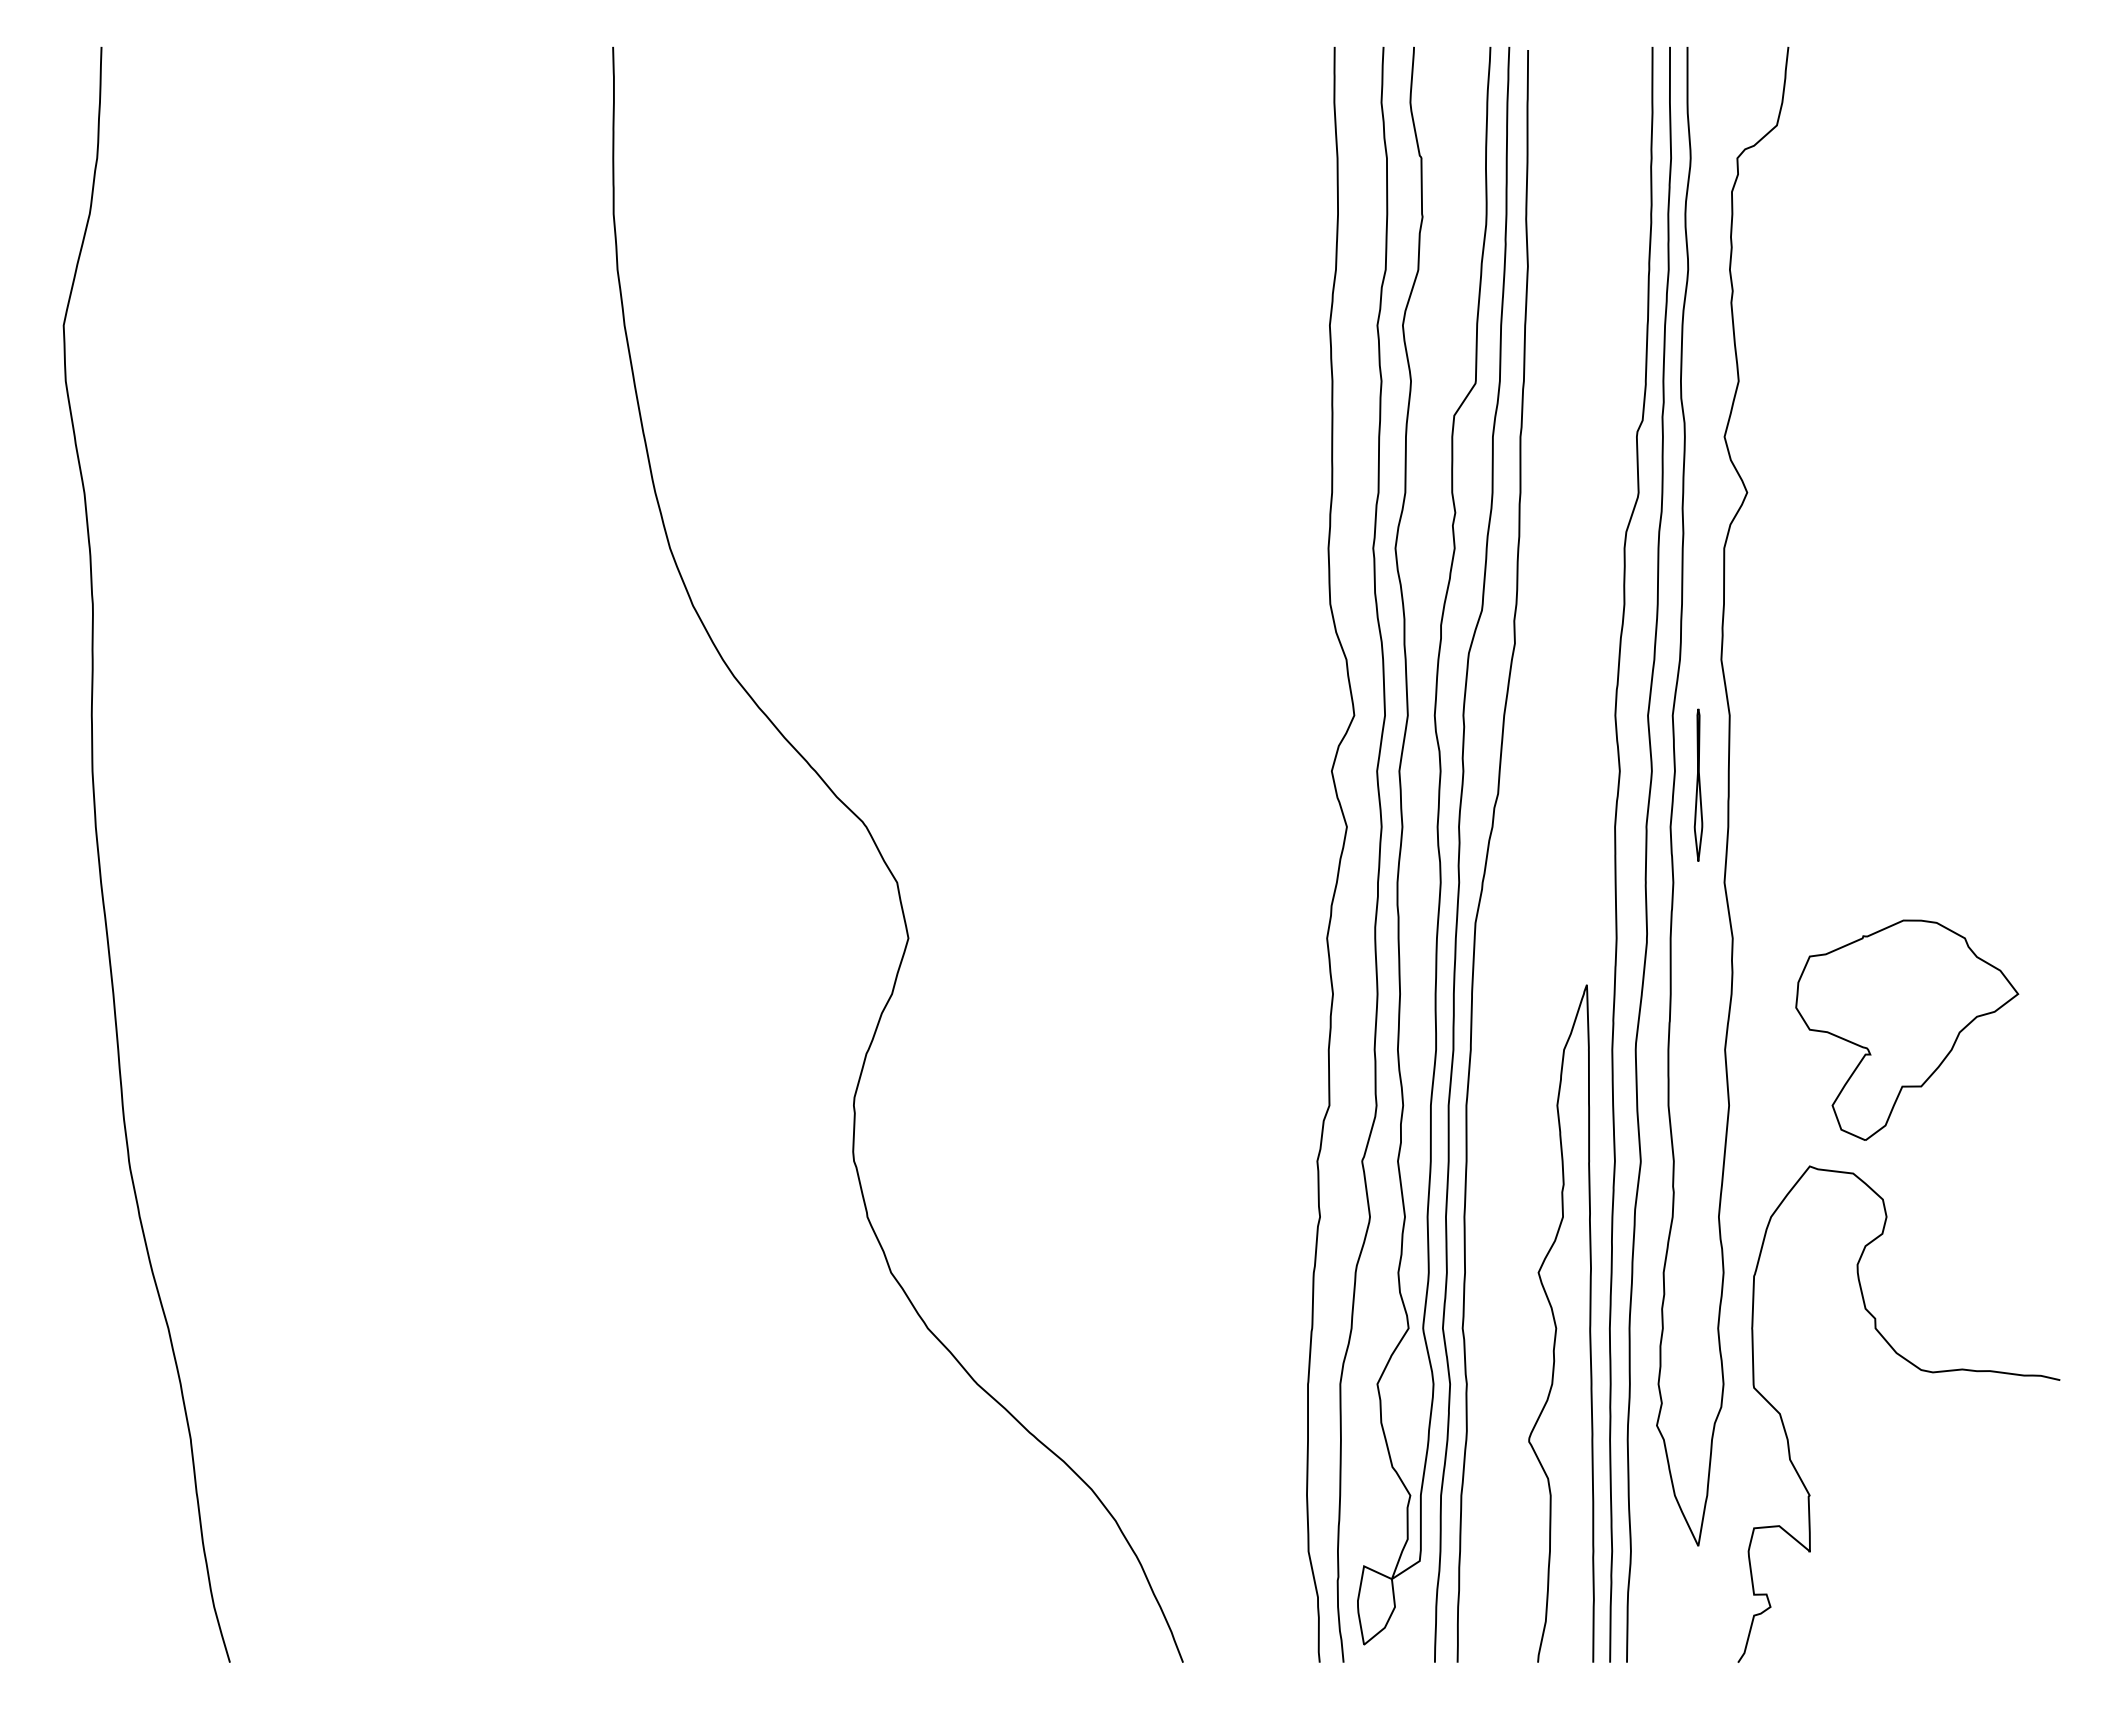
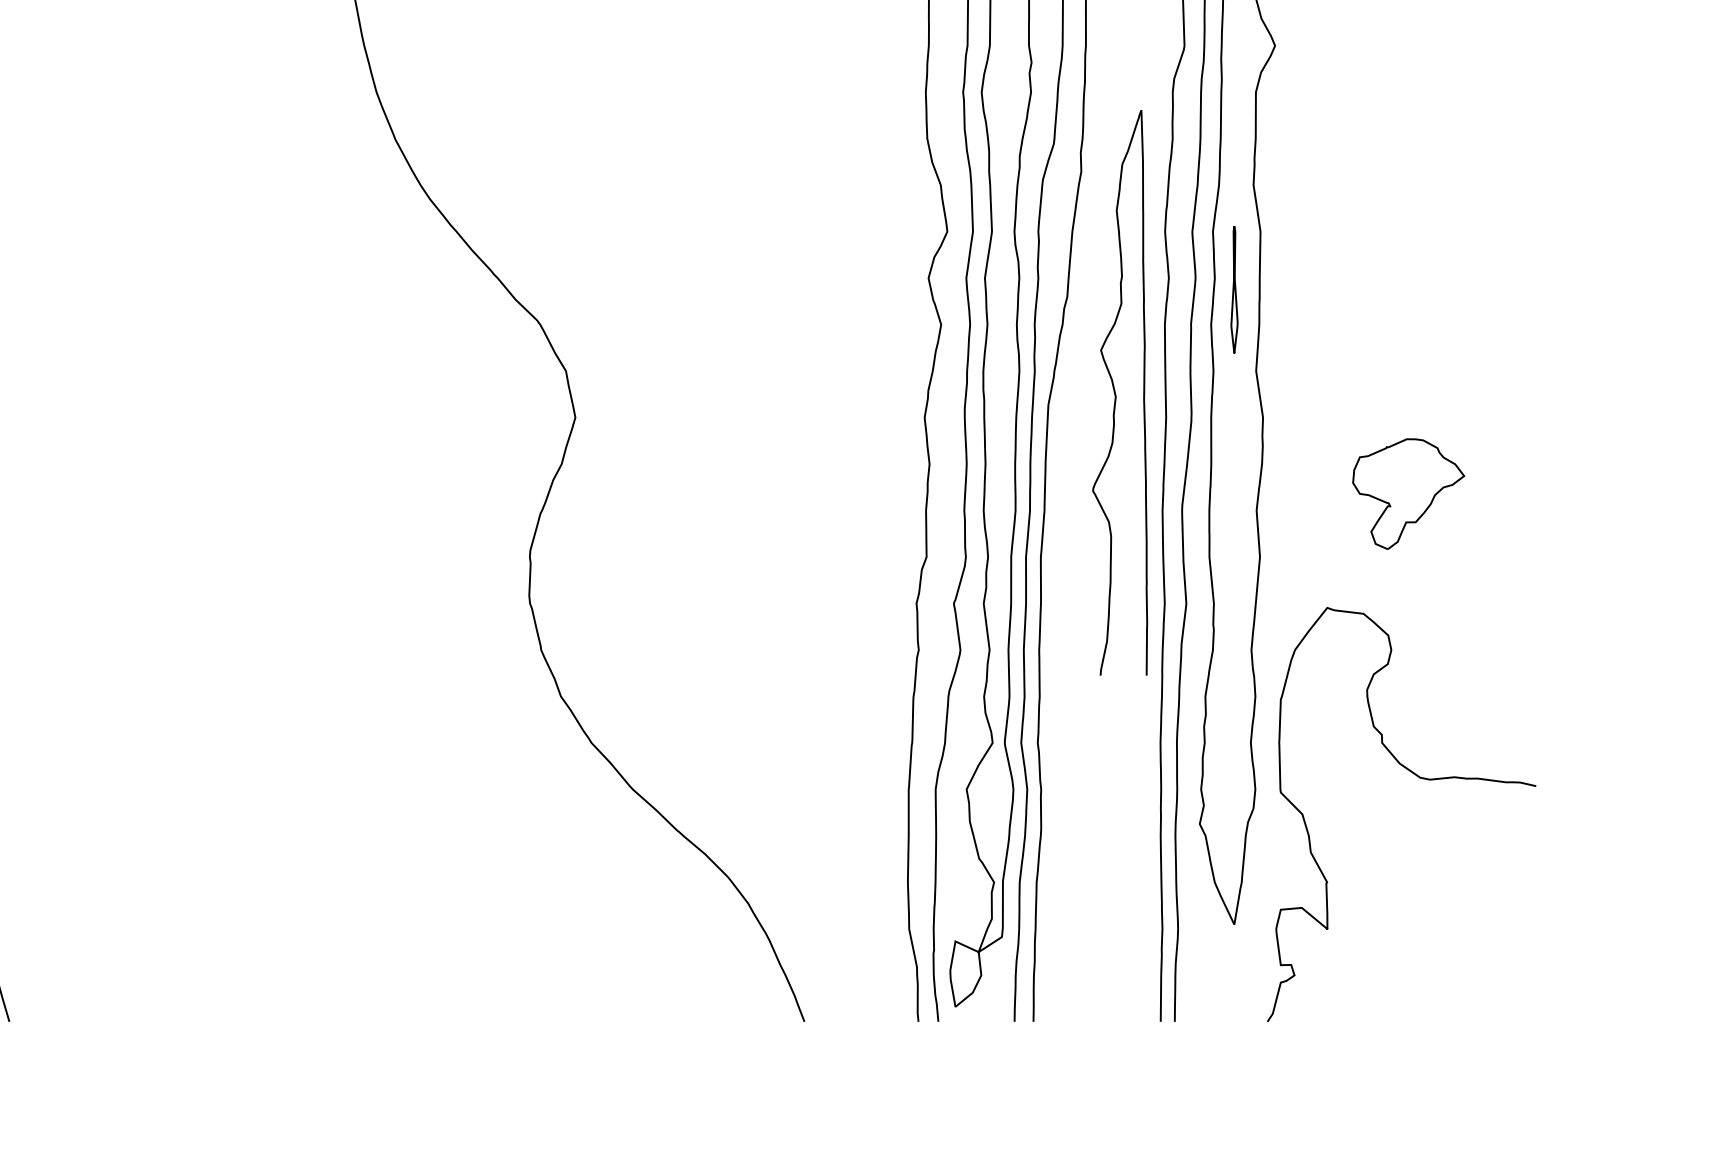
part: (1907, 1029) -> (1408, 493), size x0.6
curve: (1556, 1323) -> (1116, 392), moved

